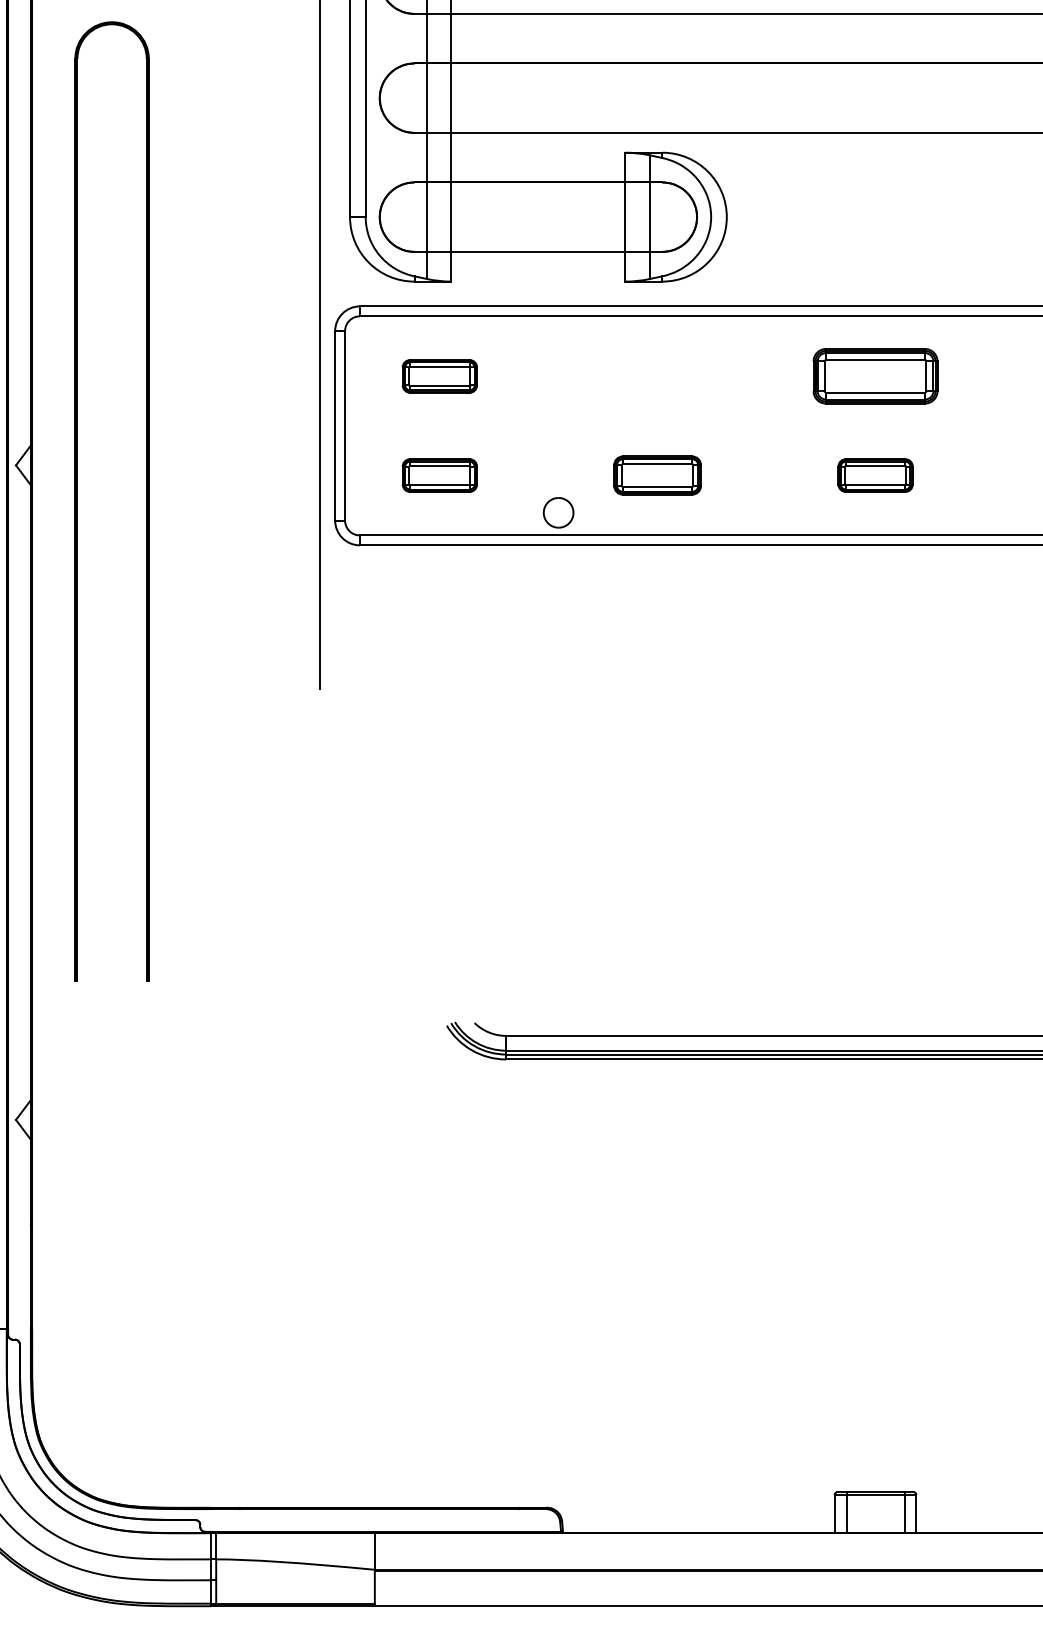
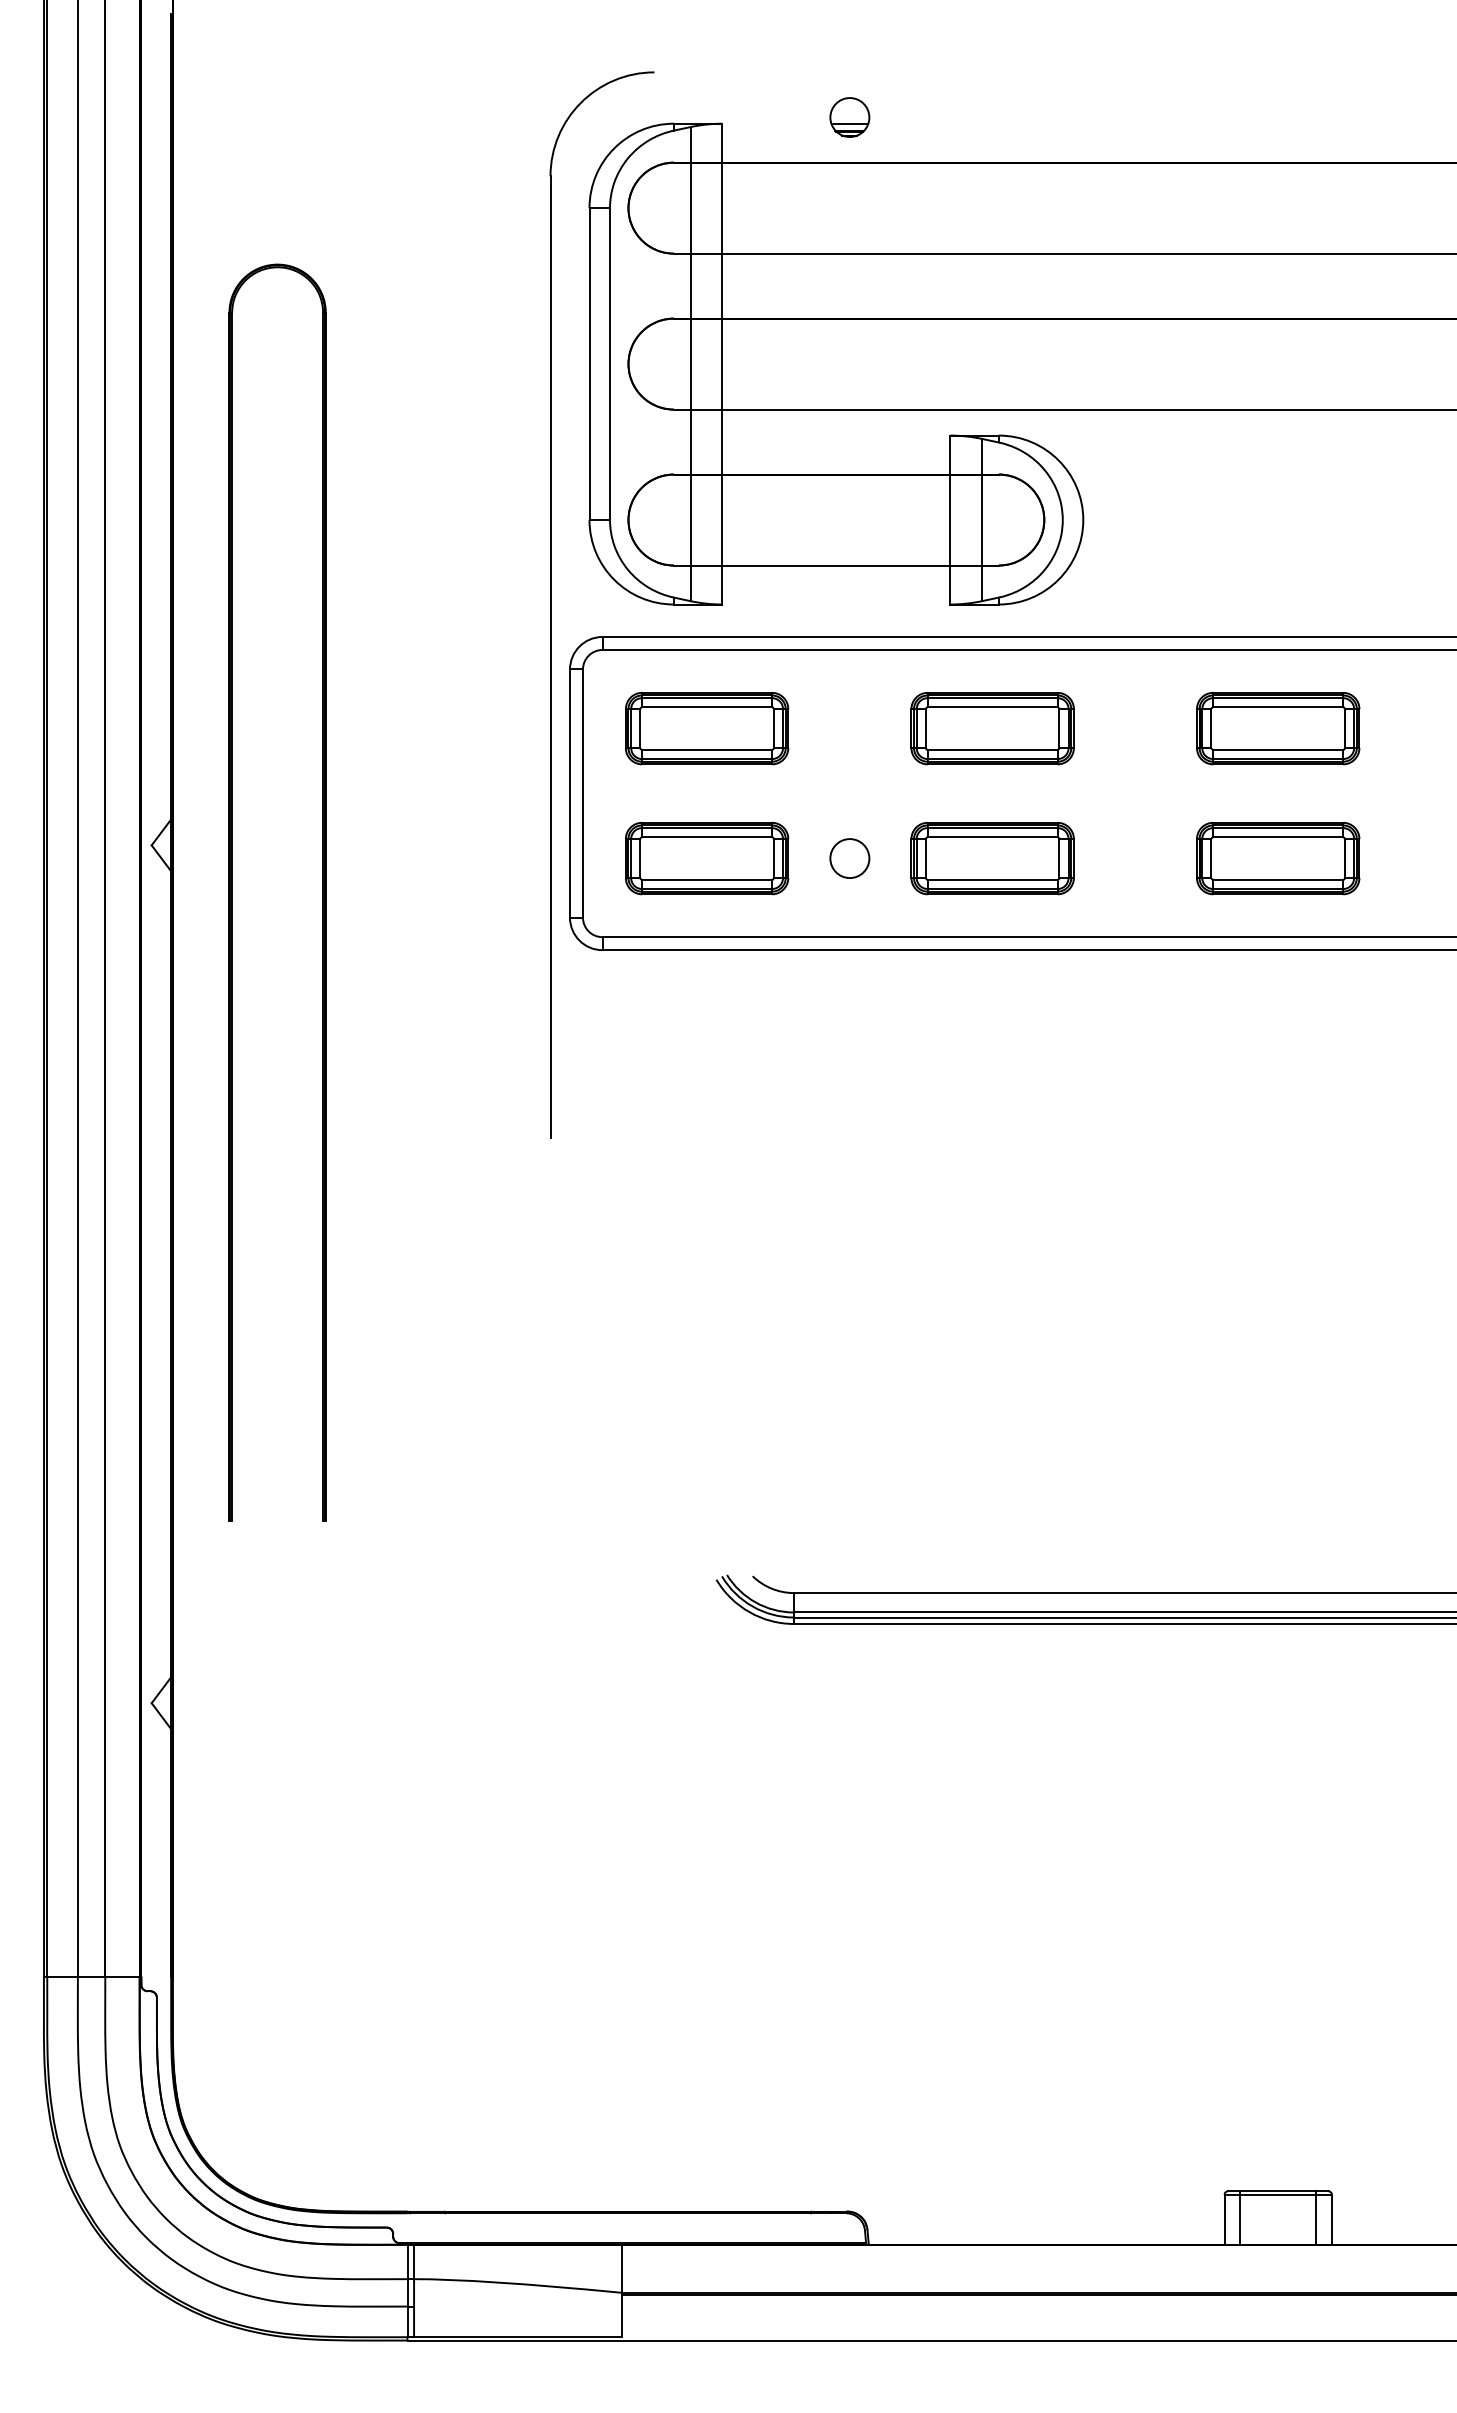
part: (440, 376) -> (707, 728), size x1.67
part: (657, 376) -> (992, 728), added
part: (440, 475) -> (707, 858), size x1.67
part: (657, 475) -> (992, 858), size x1.43
part: (875, 475) -> (1278, 858), size x1.67
part: (558, 512) -> (849, 858), moved

